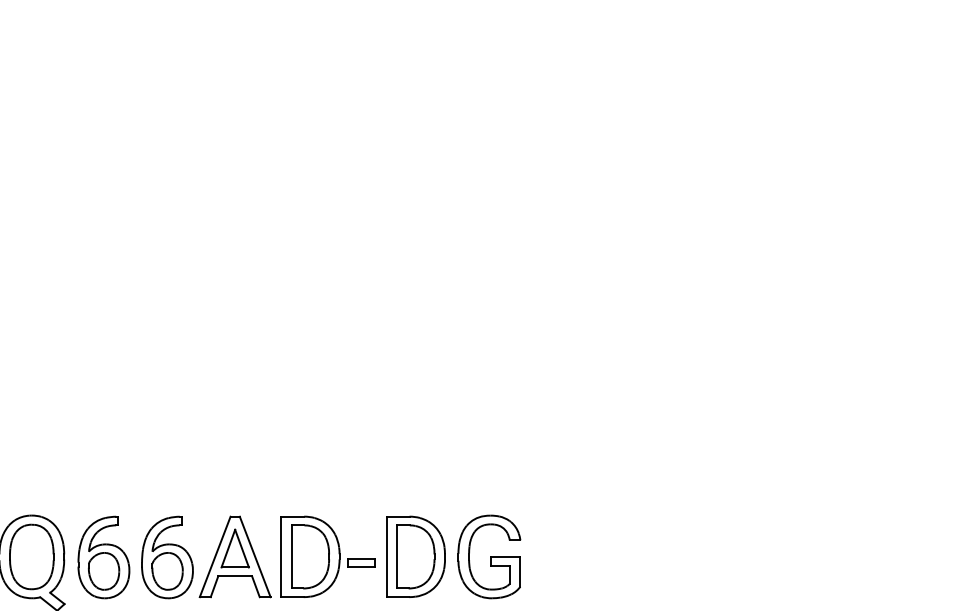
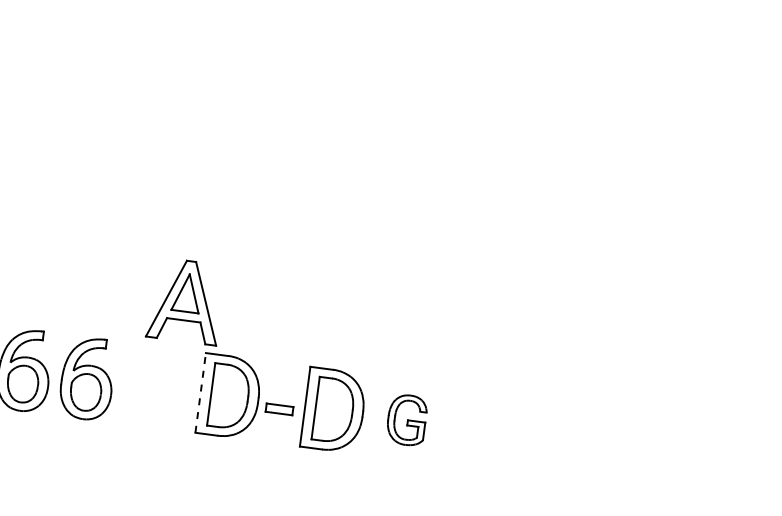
part: (234, 556) -> (185, 300), moved
line: (281, 556) -> (200, 392), solid -> dashed
part: (489, 556) -> (406, 419), size x0.6

